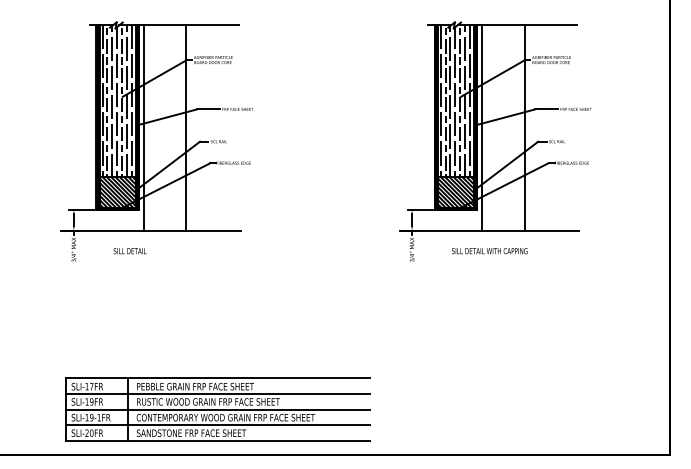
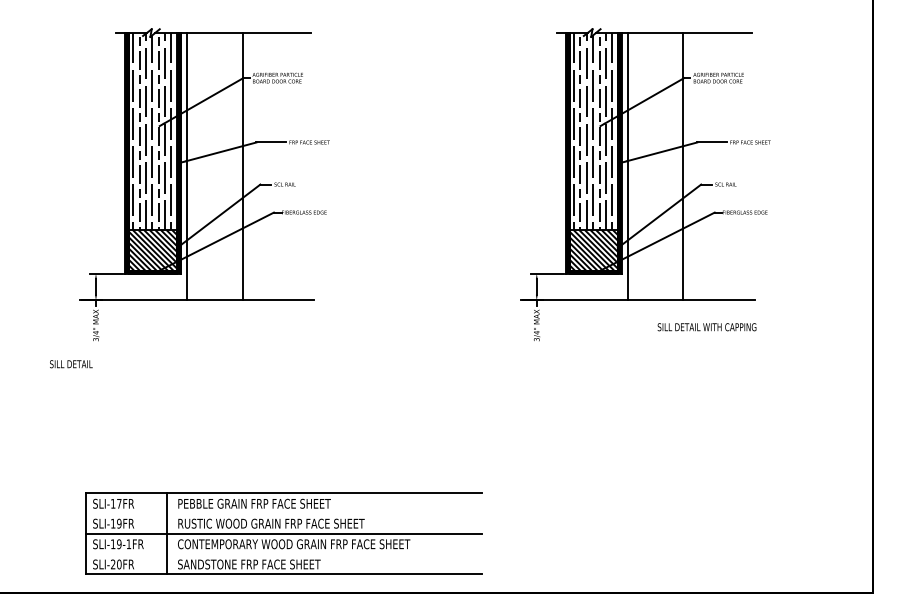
text: (130, 251) -> (71, 364), moved
text: (489, 251) -> (706, 327), moved
line: (217, 394) -> (283, 513), removed
line: (217, 424) -> (283, 553), removed

